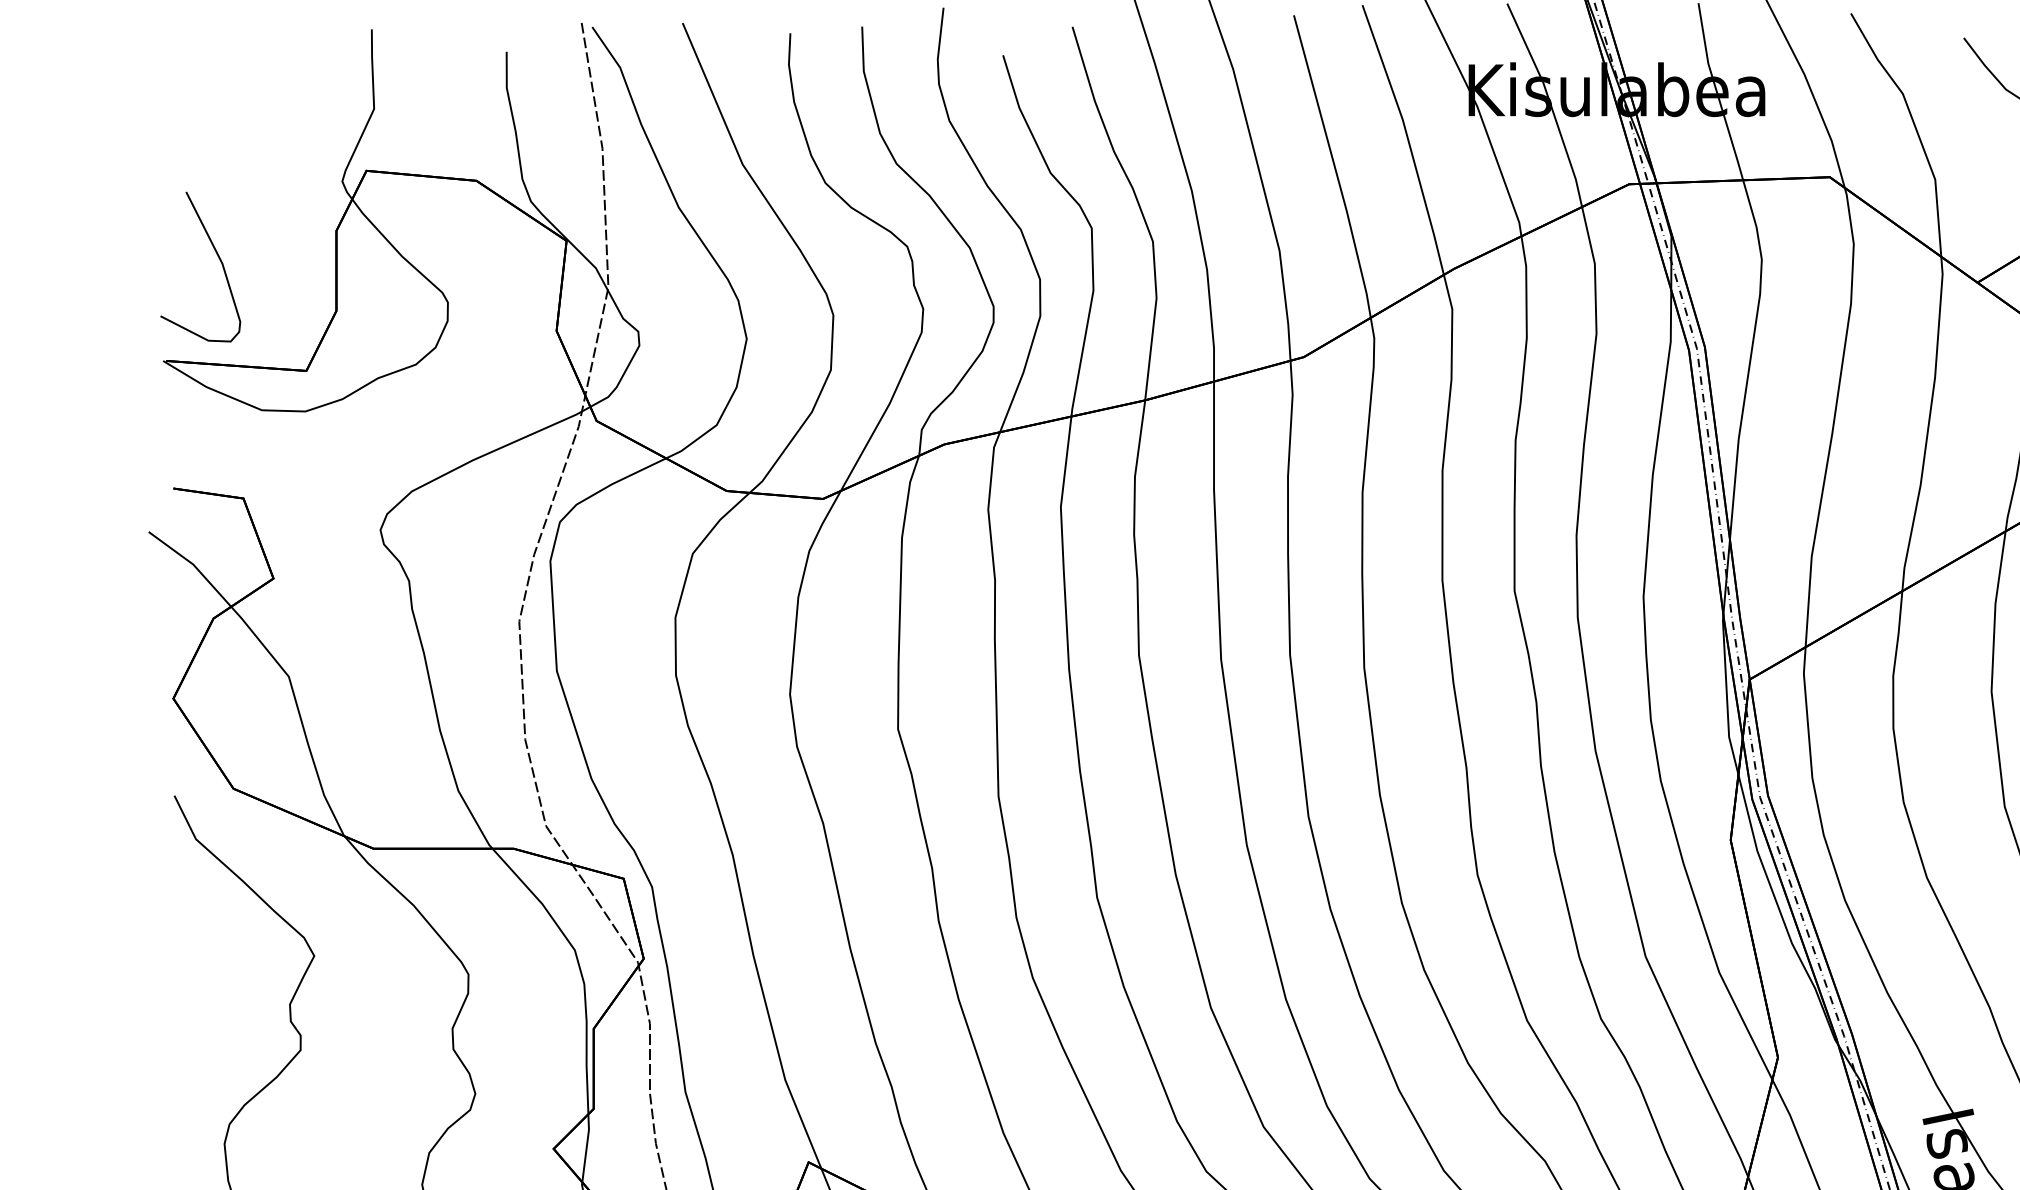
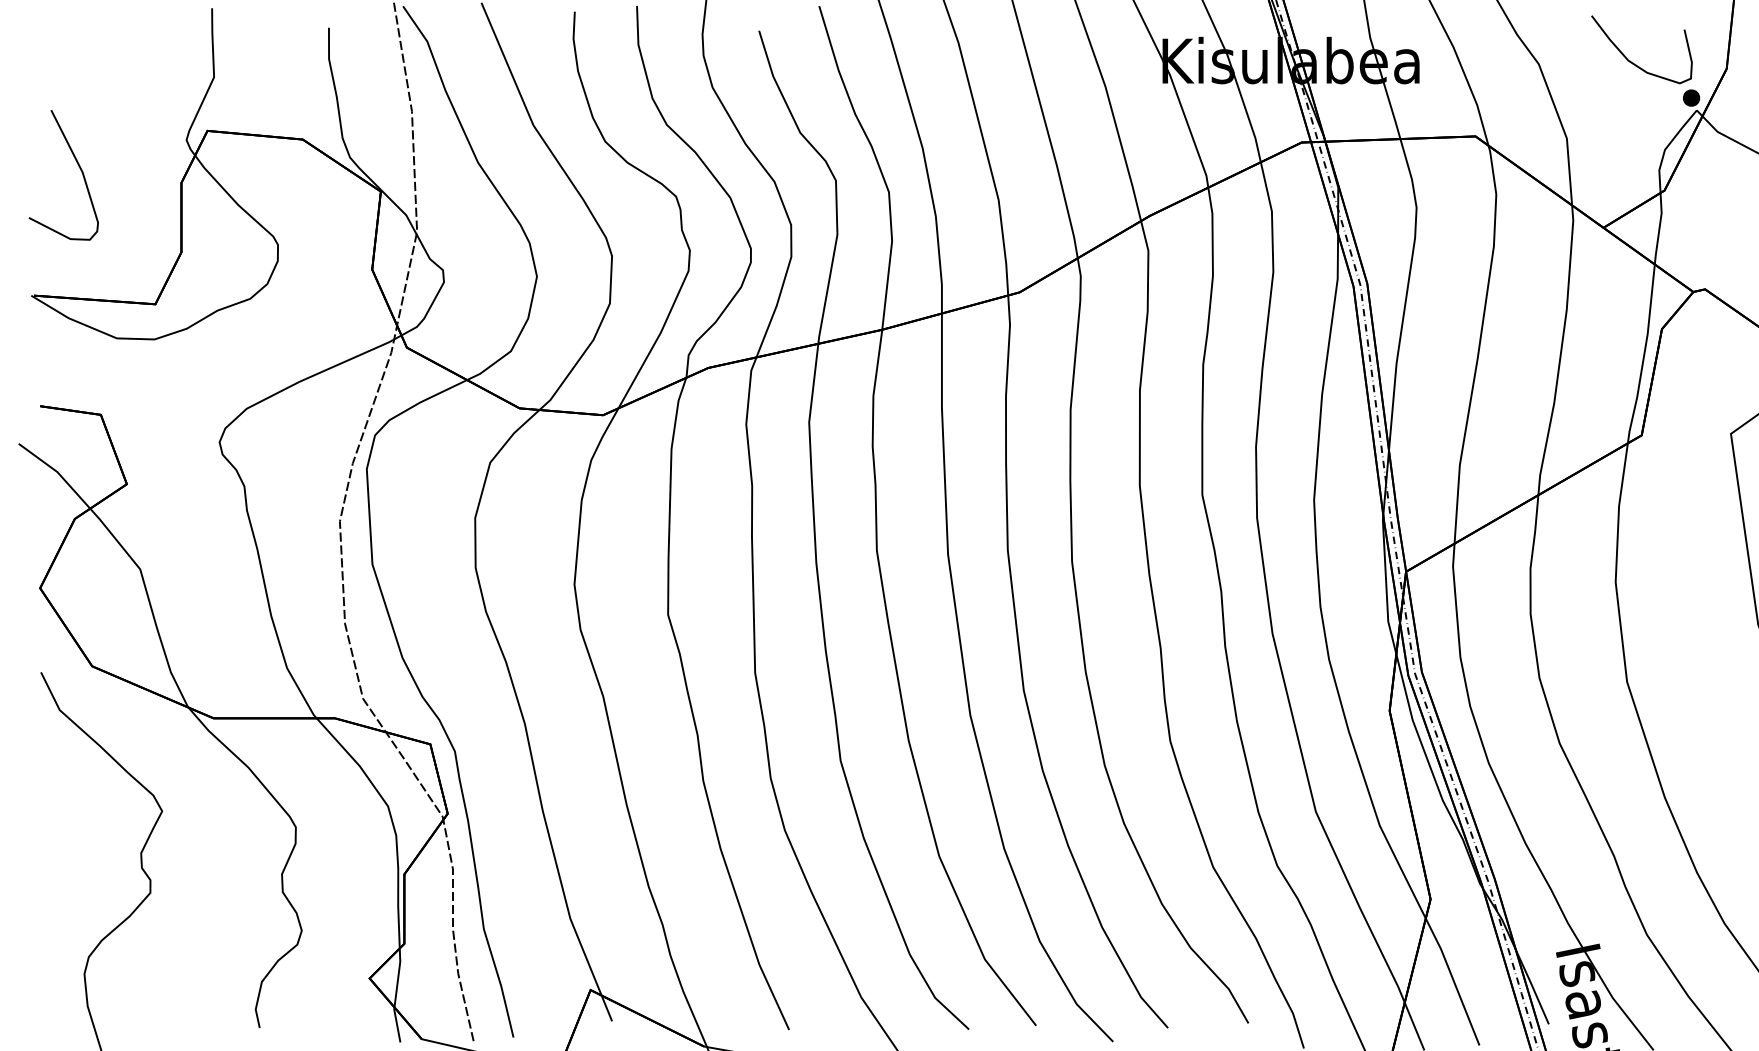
curve: (218, 259) -> (79, 168), moved

